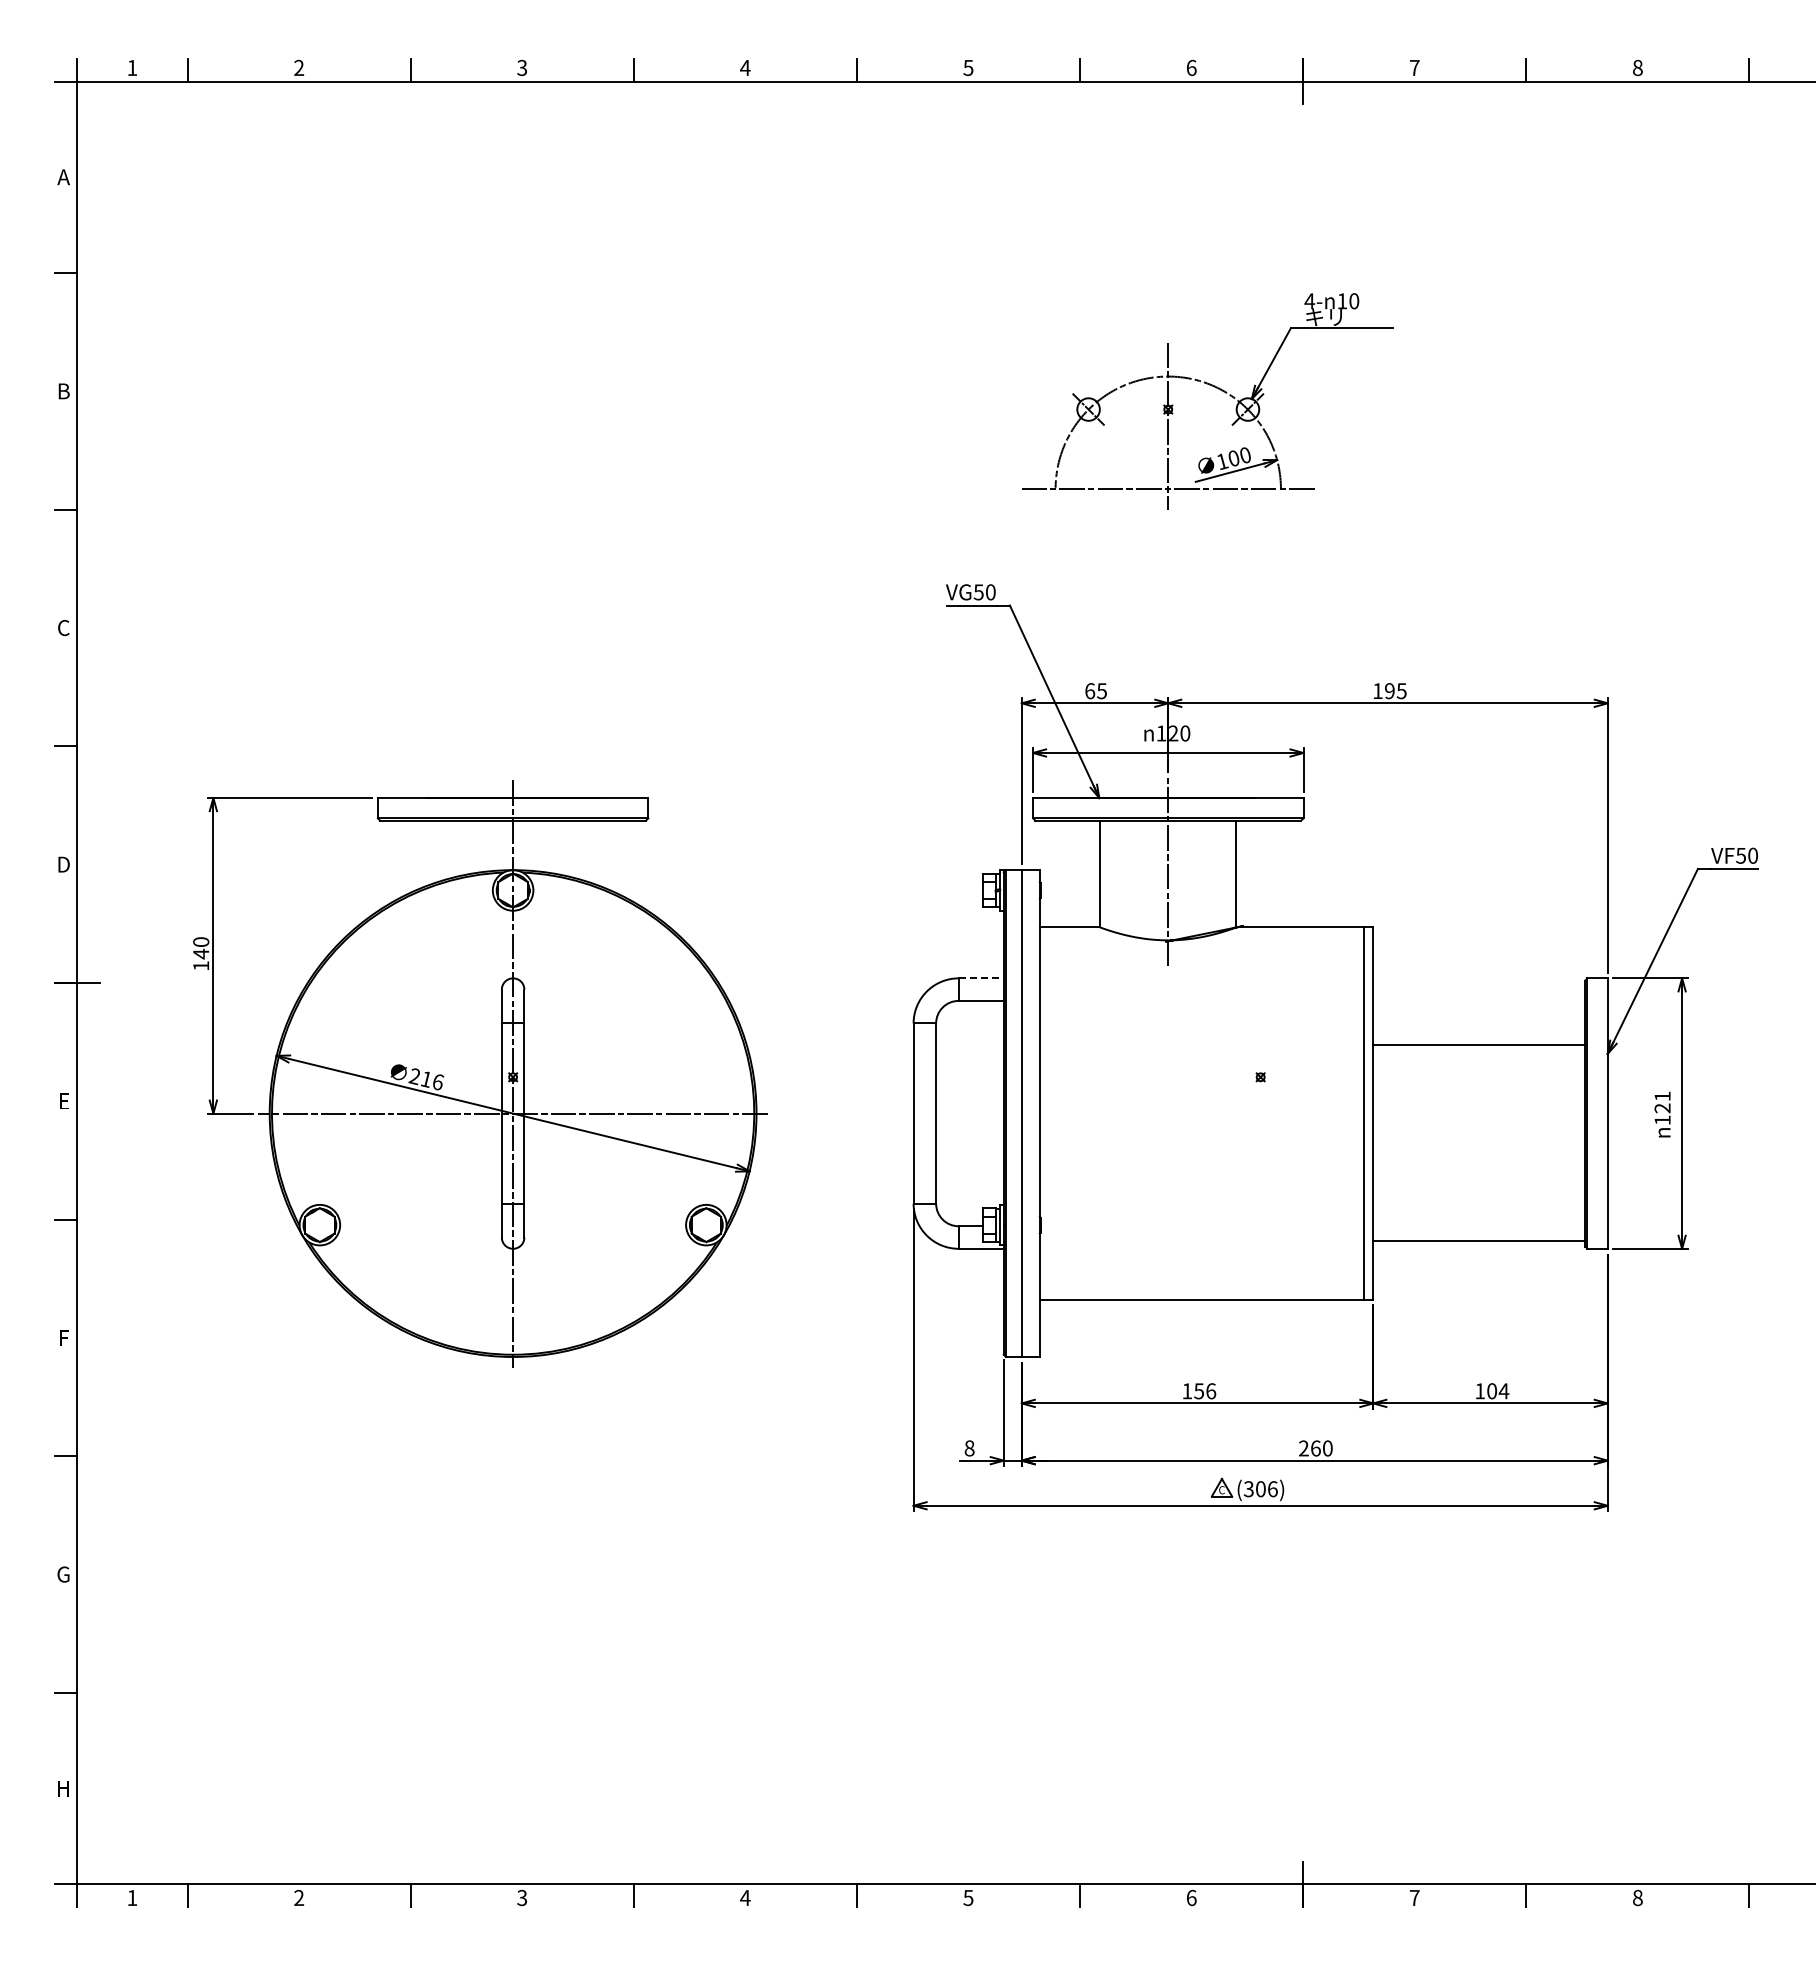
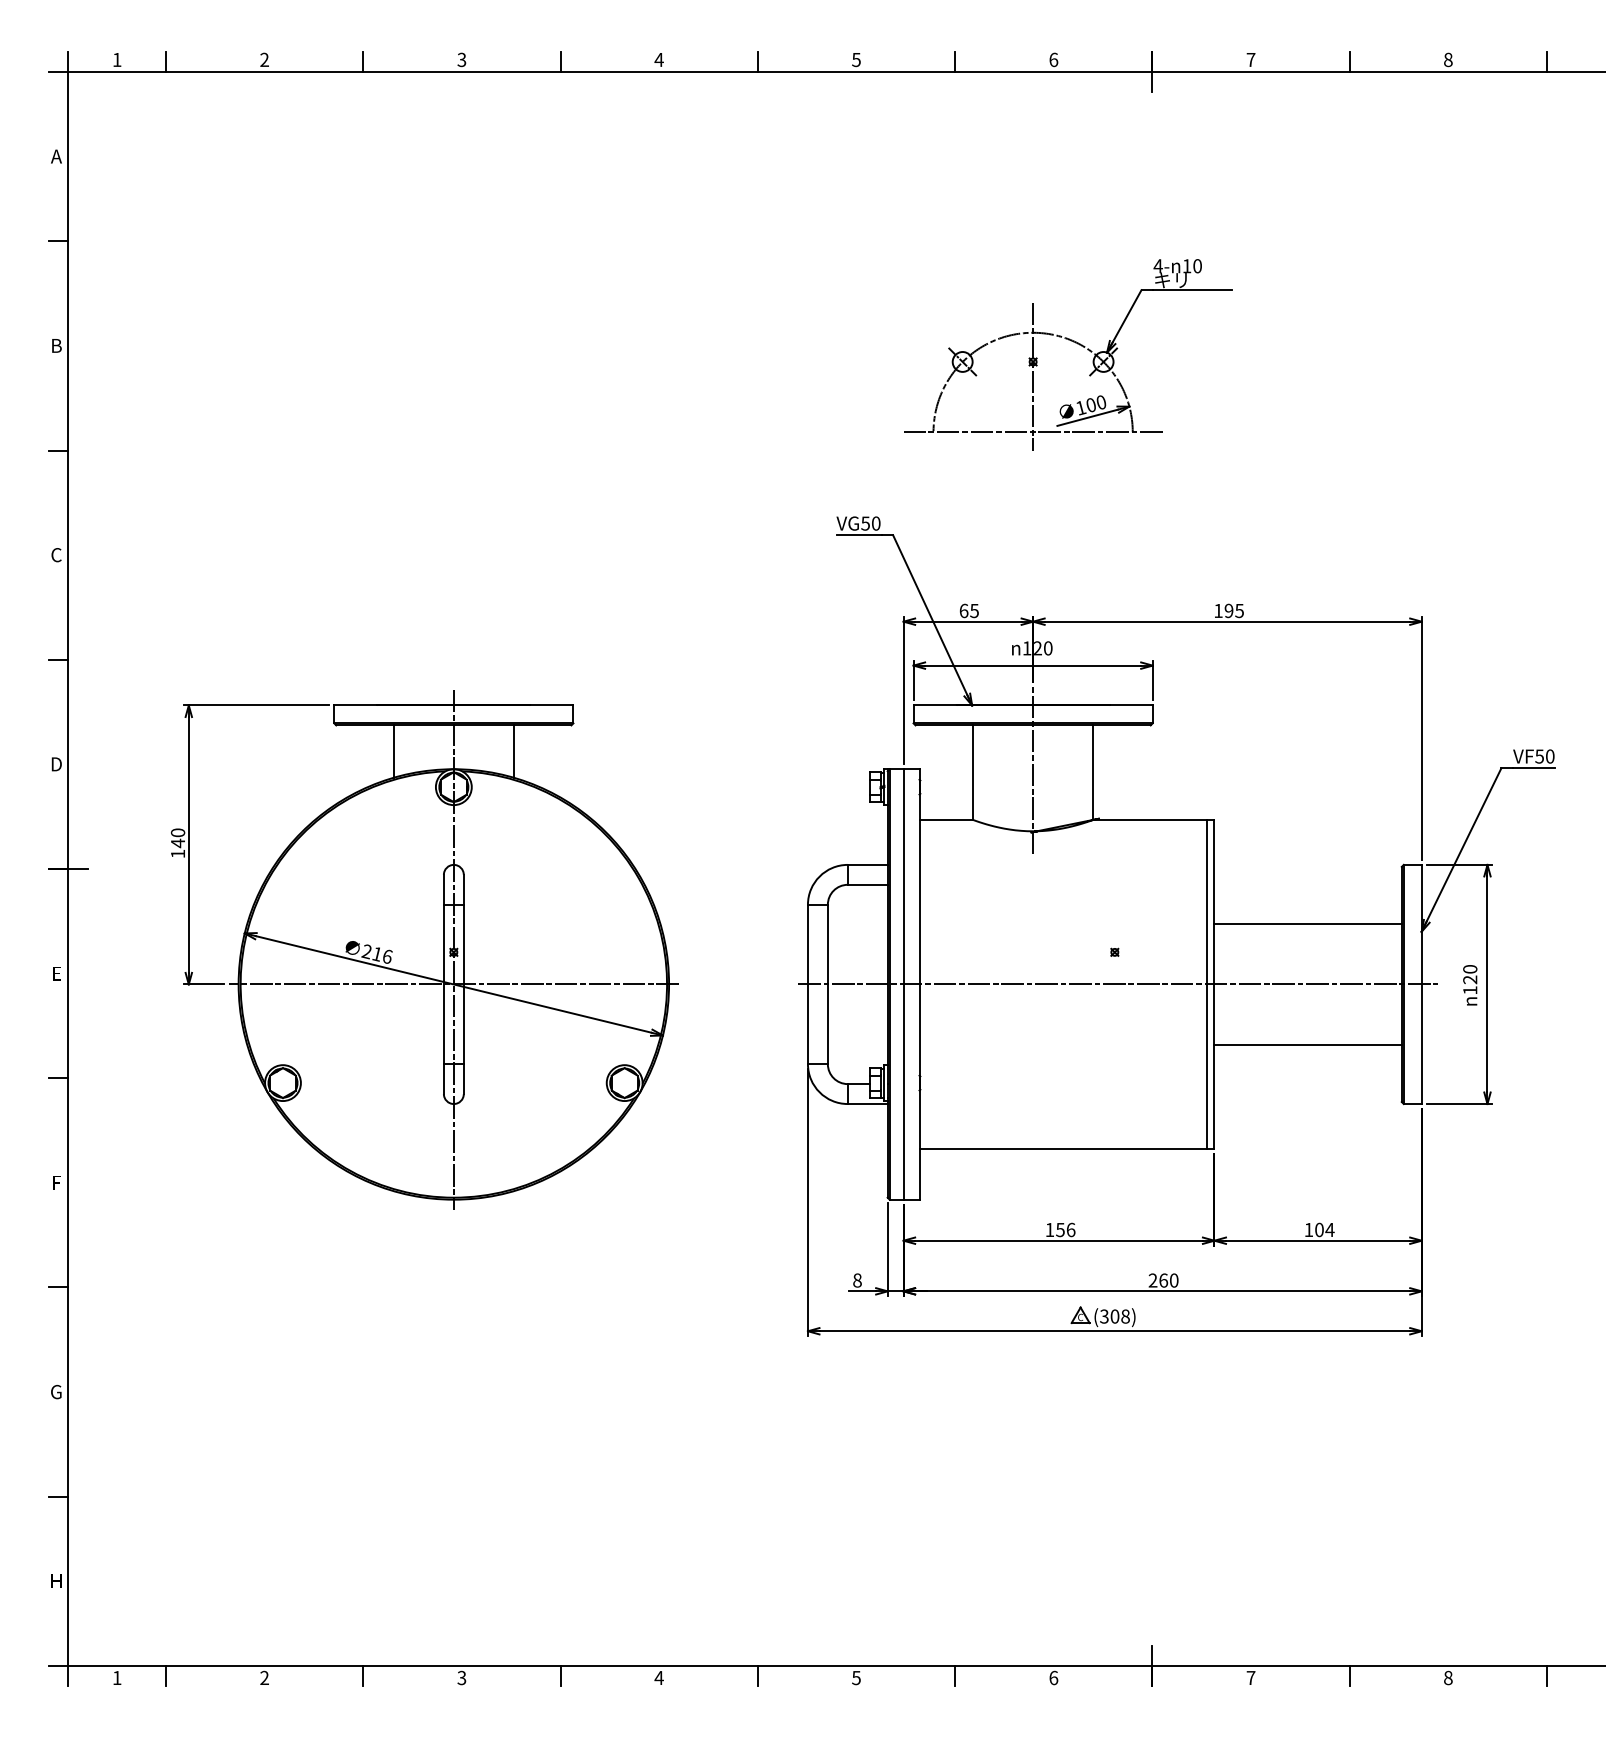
line: (444, 849) -> (393, 750), added
line: (581, 849) -> (514, 750), added
line: (981, 978) -> (867, 865), dashed -> solid
text: (1662, 1096) -> (1470, 969), 121 -> 120
line: (1263, 1113) -> (1117, 984), added
line: (1479, 1240) -> (1308, 1044), moved
text: (1272, 1489) -> (1125, 1316), (306) -> (308)

